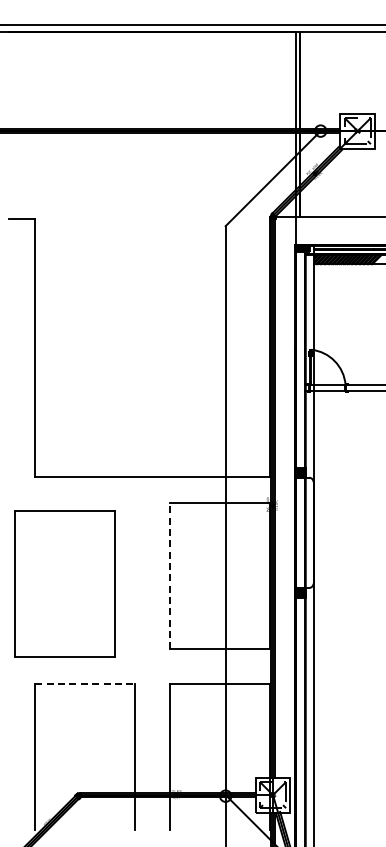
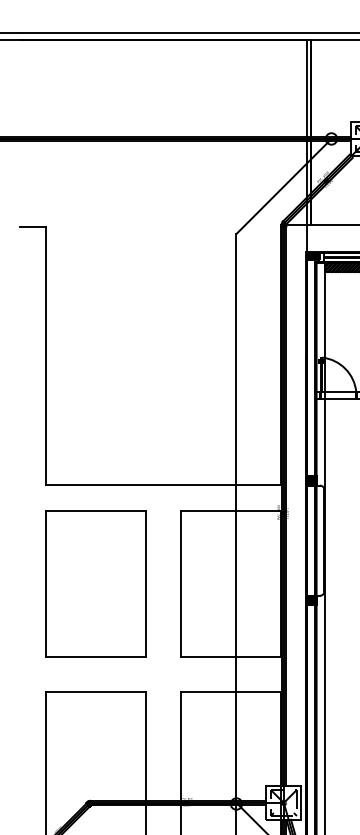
line: (170, 575) -> (181, 583), dashed -> solid
part: (64, 583) -> (95, 583), moved
line: (85, 684) -> (96, 692), dashed -> solid

